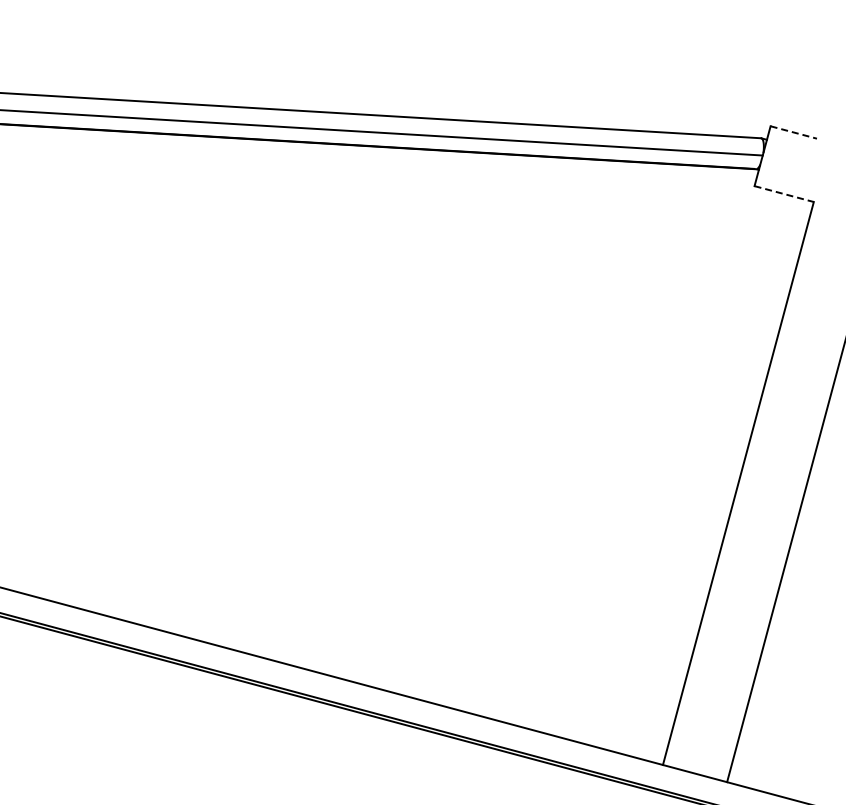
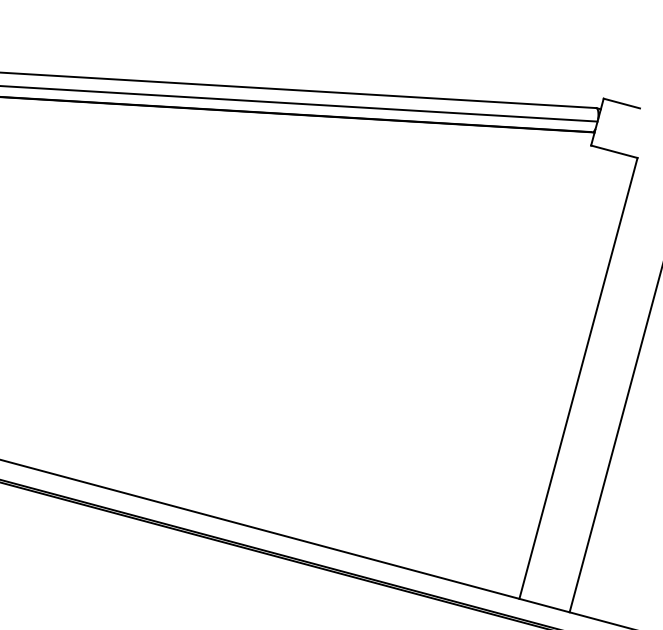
line: (794, 132) -> (622, 103), dashed -> solid
line: (784, 194) -> (614, 152), dashed -> solid

